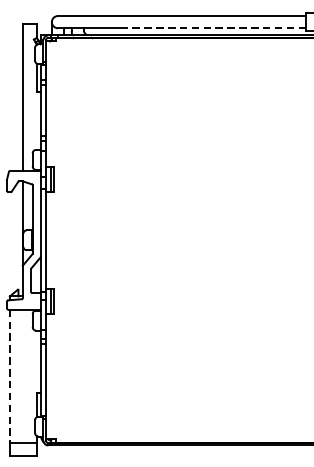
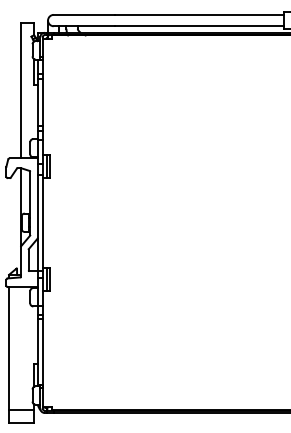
line: (214, 28) -> (198, 26), dashed -> solid
line: (10, 375) -> (9, 348), dashed -> solid

